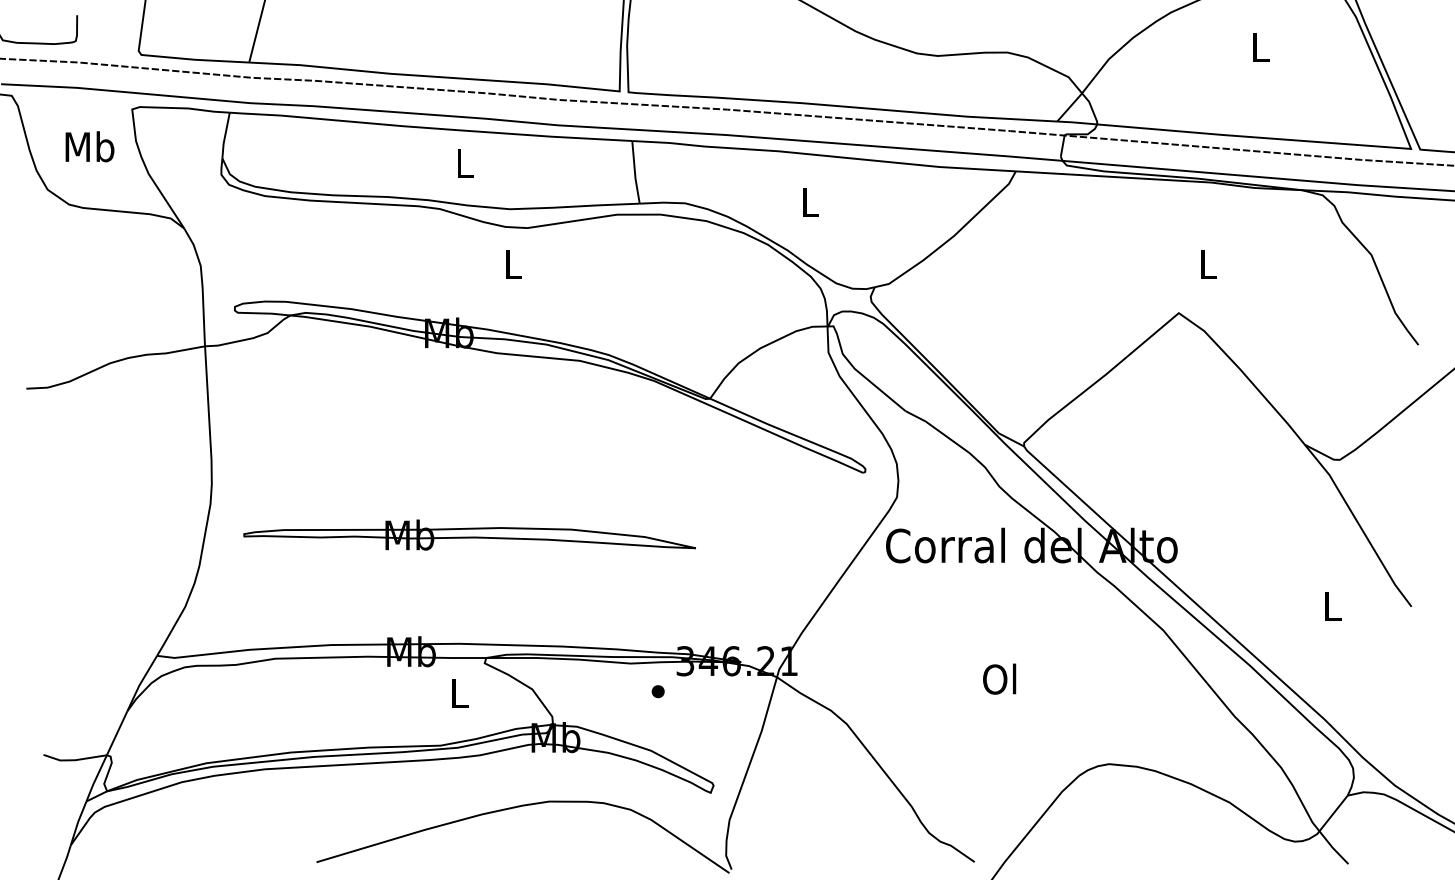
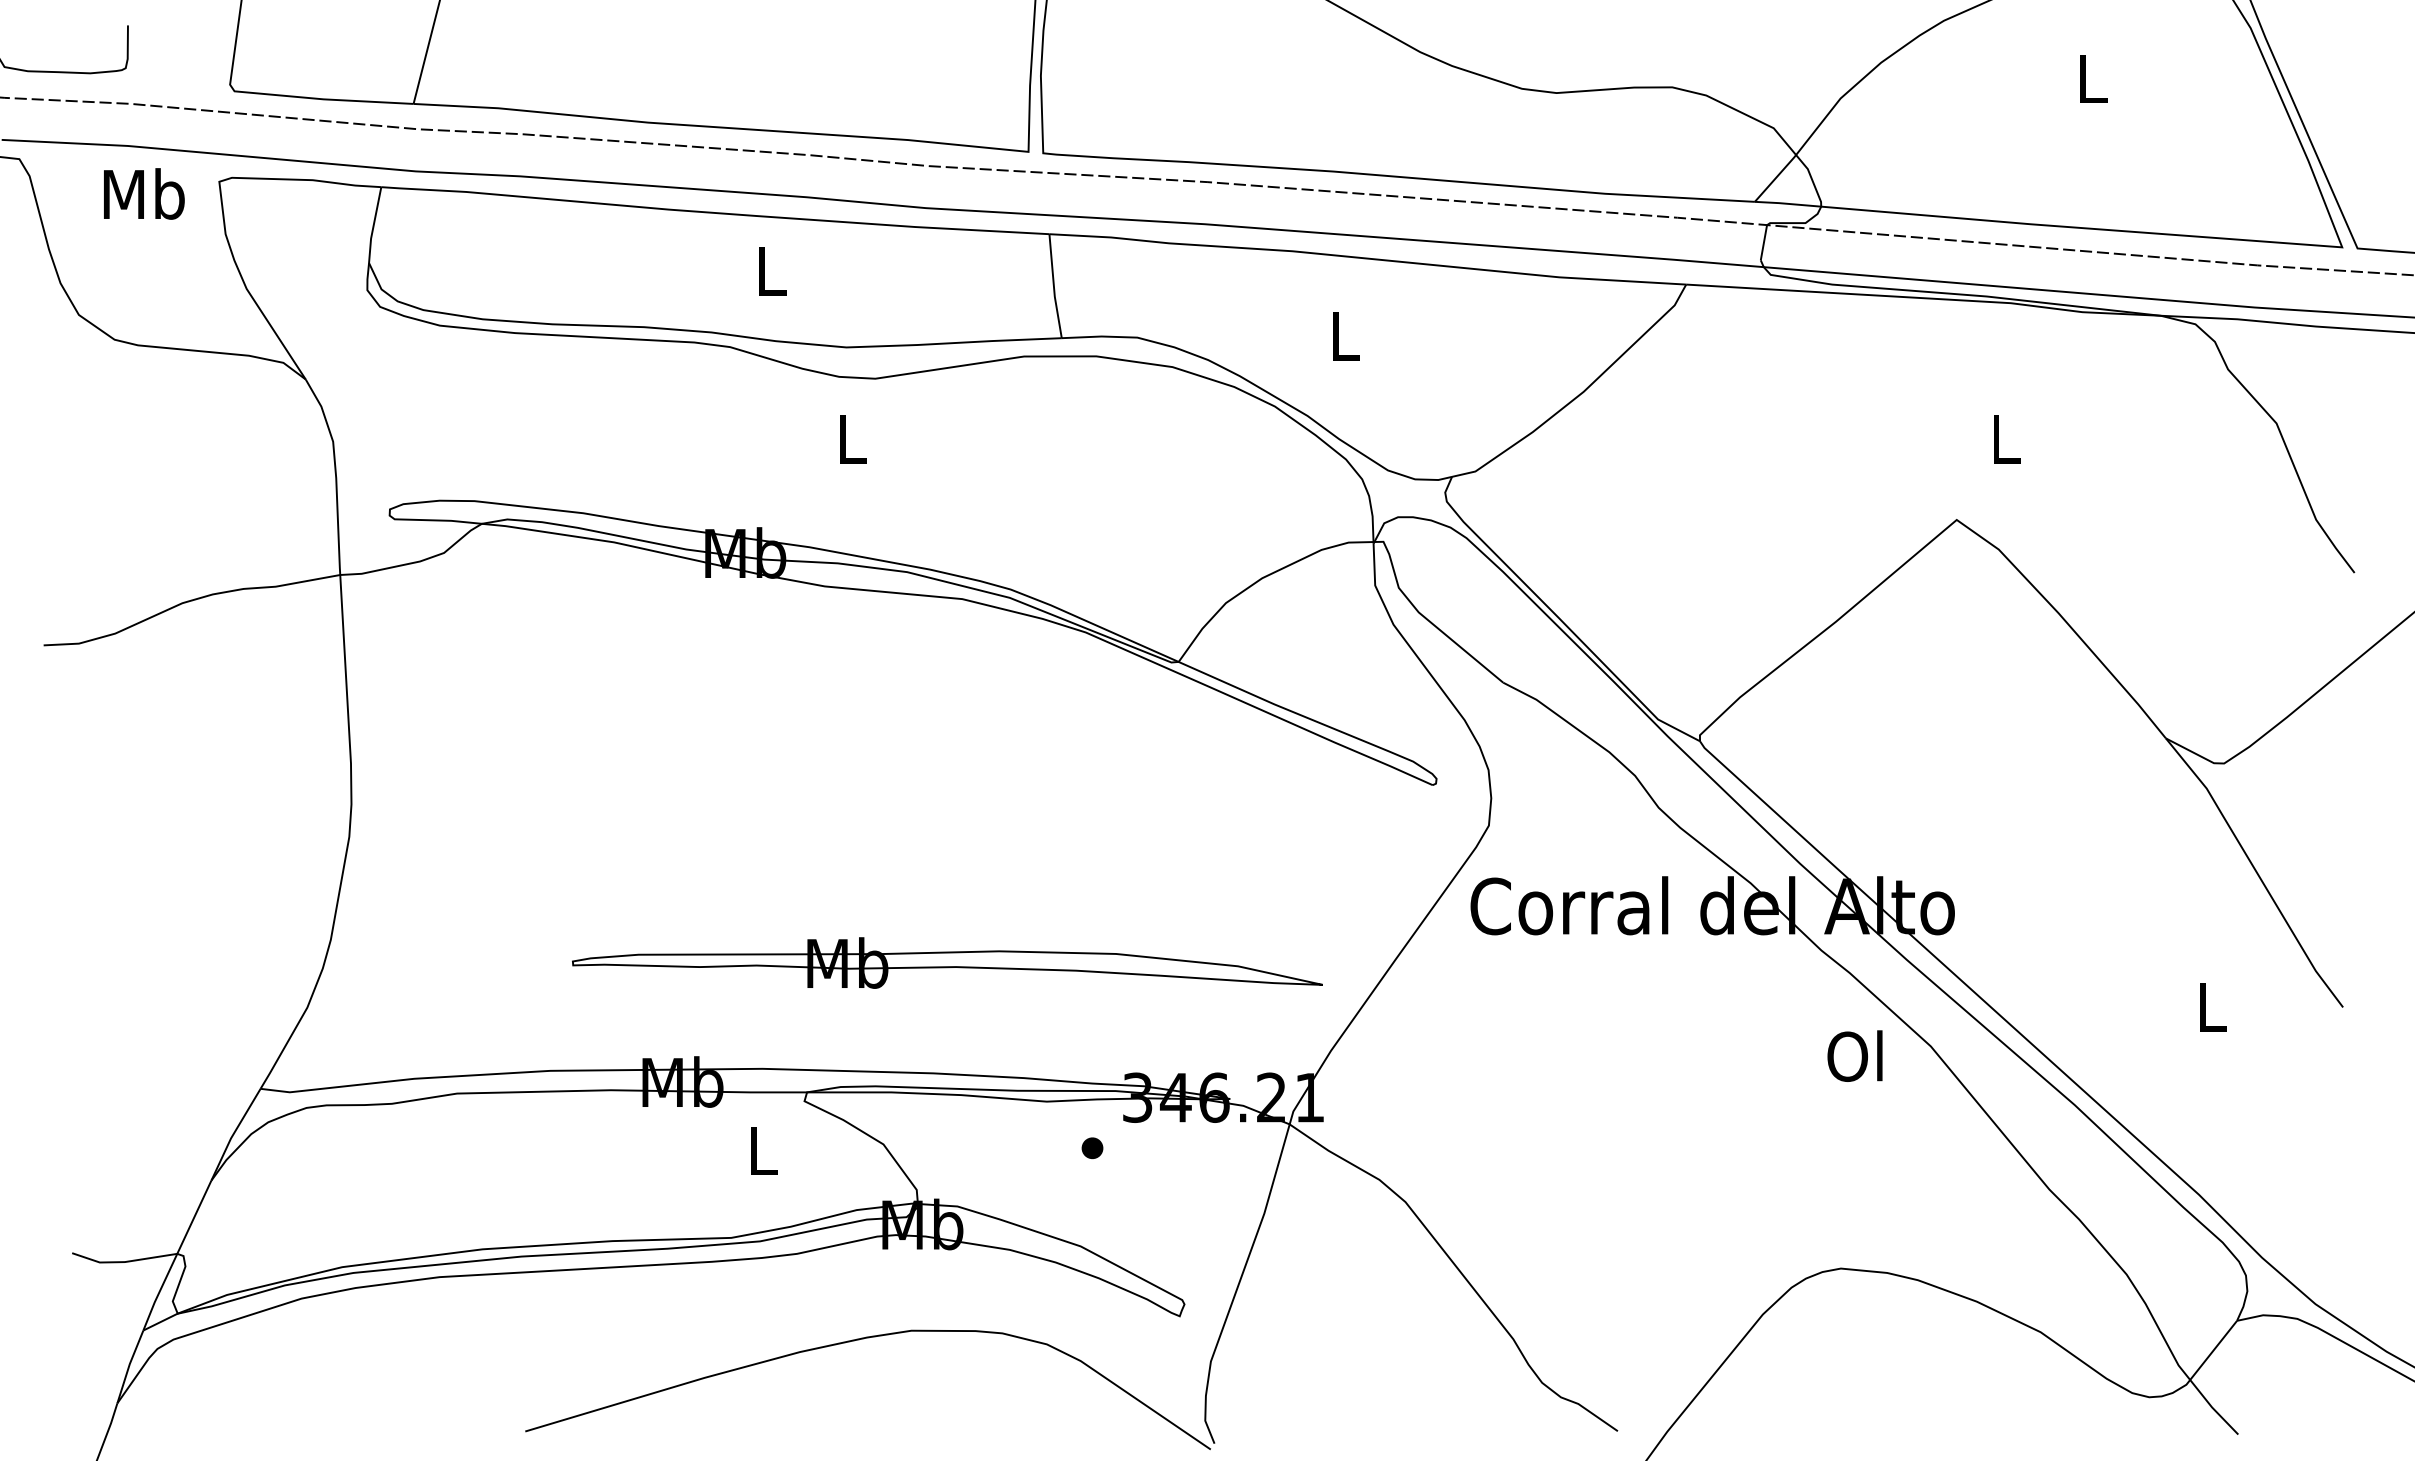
text: (89, 146) -> (143, 193), moved
part: (469, 534) -> (946, 962), moved
text: (999, 678) -> (1854, 1055), moved

